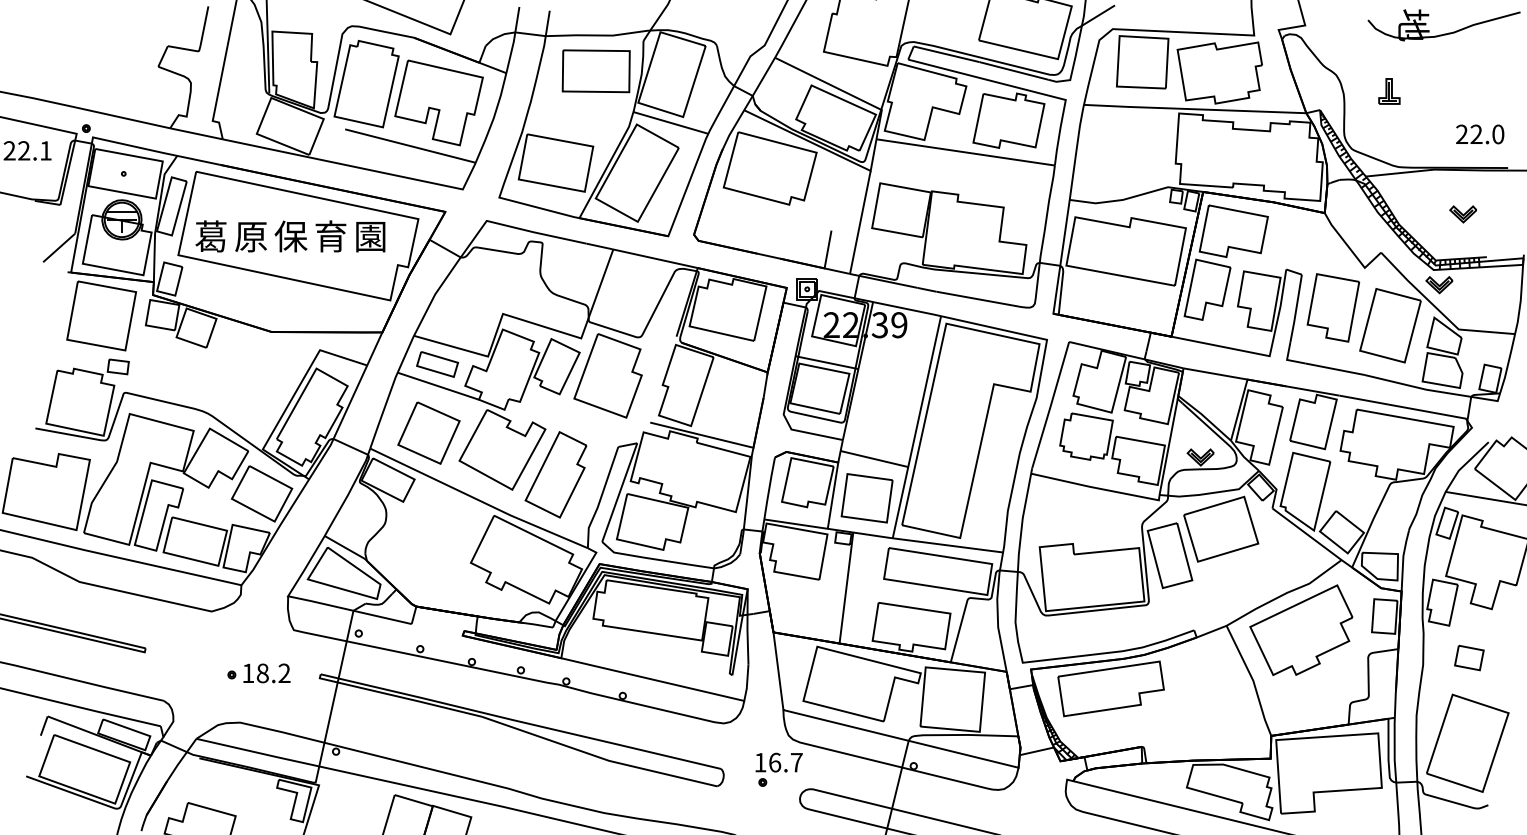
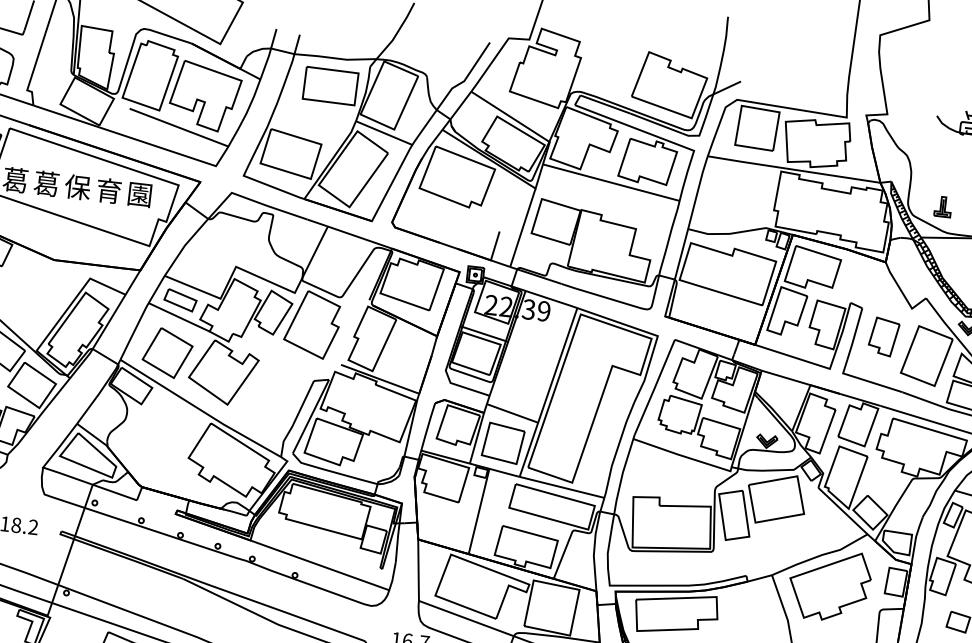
part: (1389, 91) -> (943, 206), moved
text: (250, 236) -> (46, 183), 原 -> 葛
part: (1333, 307) -> (884, 336), size x0.7
part: (555, 474) -> (262, 396), removed

